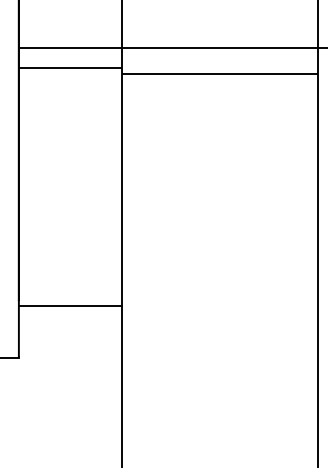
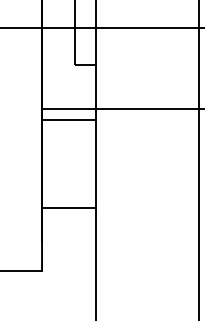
line: (220, 73) -> (147, 122), removed
line: (71, 306) -> (69, 208), moved

